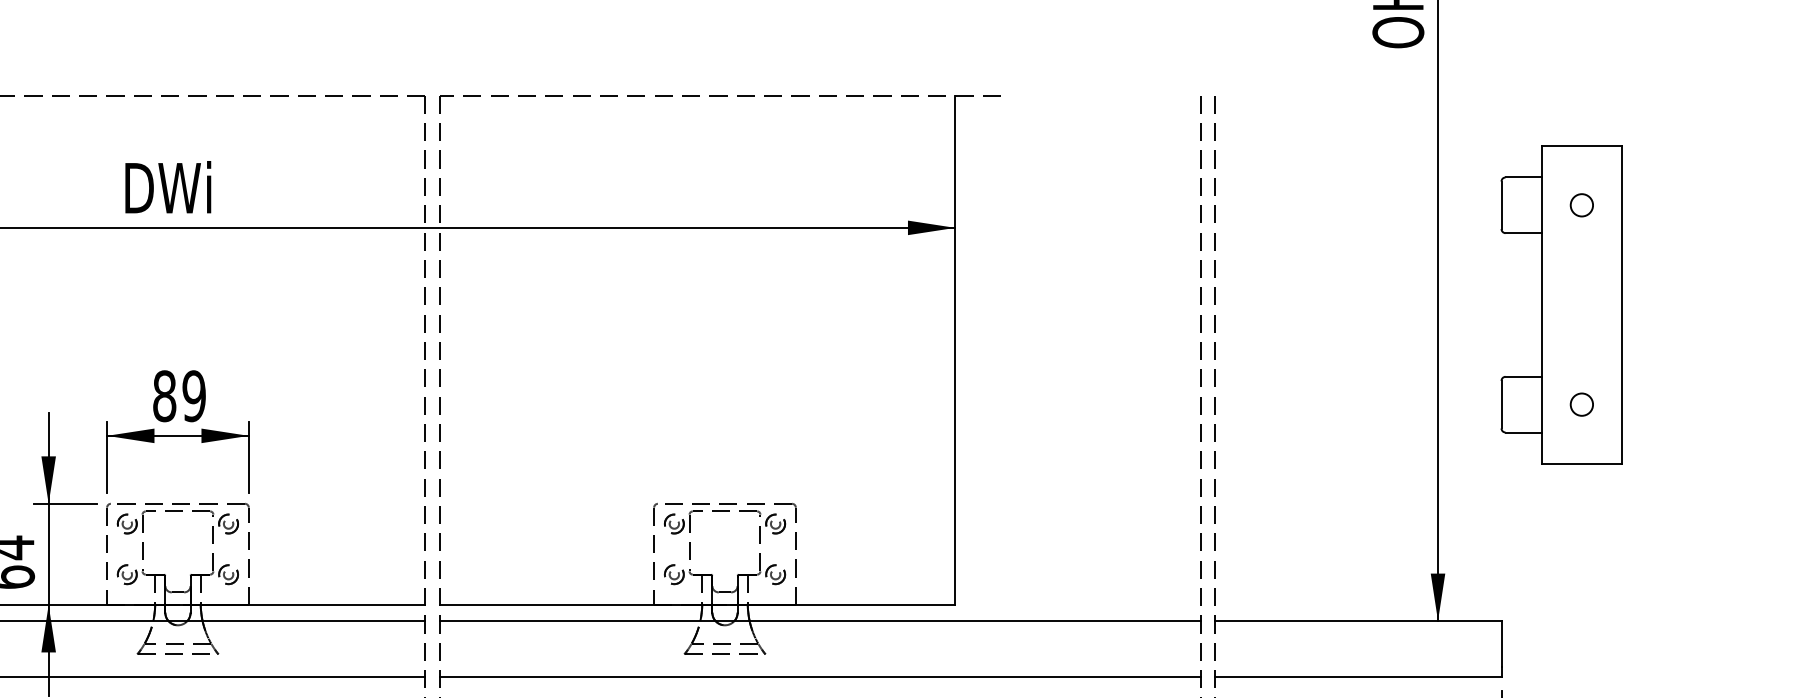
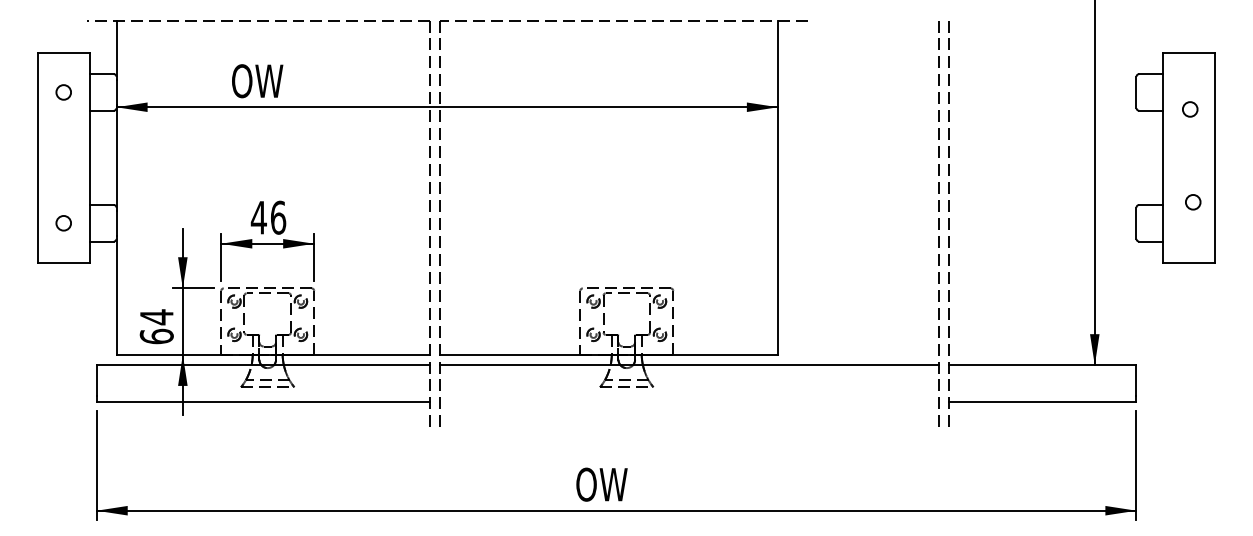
text: (166, 187) -> (260, 80), DWi -> OW
circle: (1582, 205) -> (1190, 109), moved
text: (179, 395) -> (268, 217), 89 -> 46
circle: (1582, 404) -> (1193, 202), moved
line: (820, 676) -> (689, 401), removed

